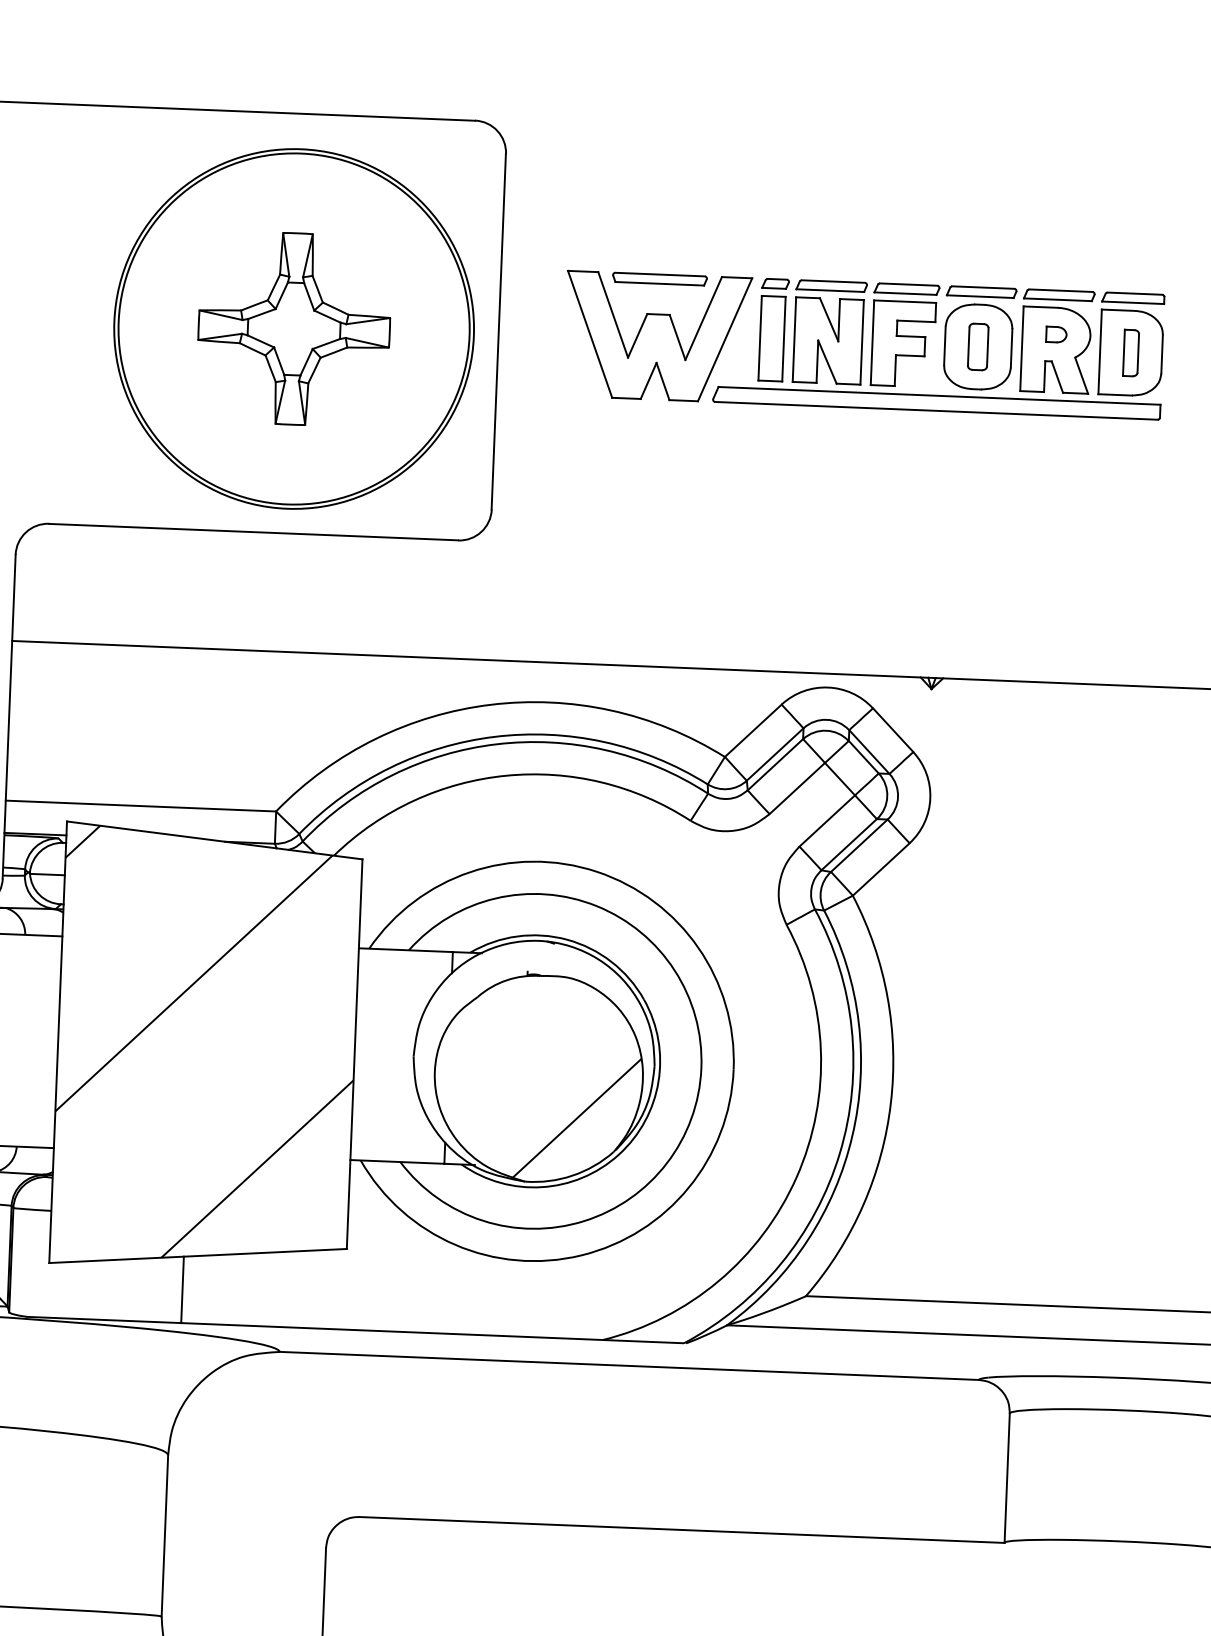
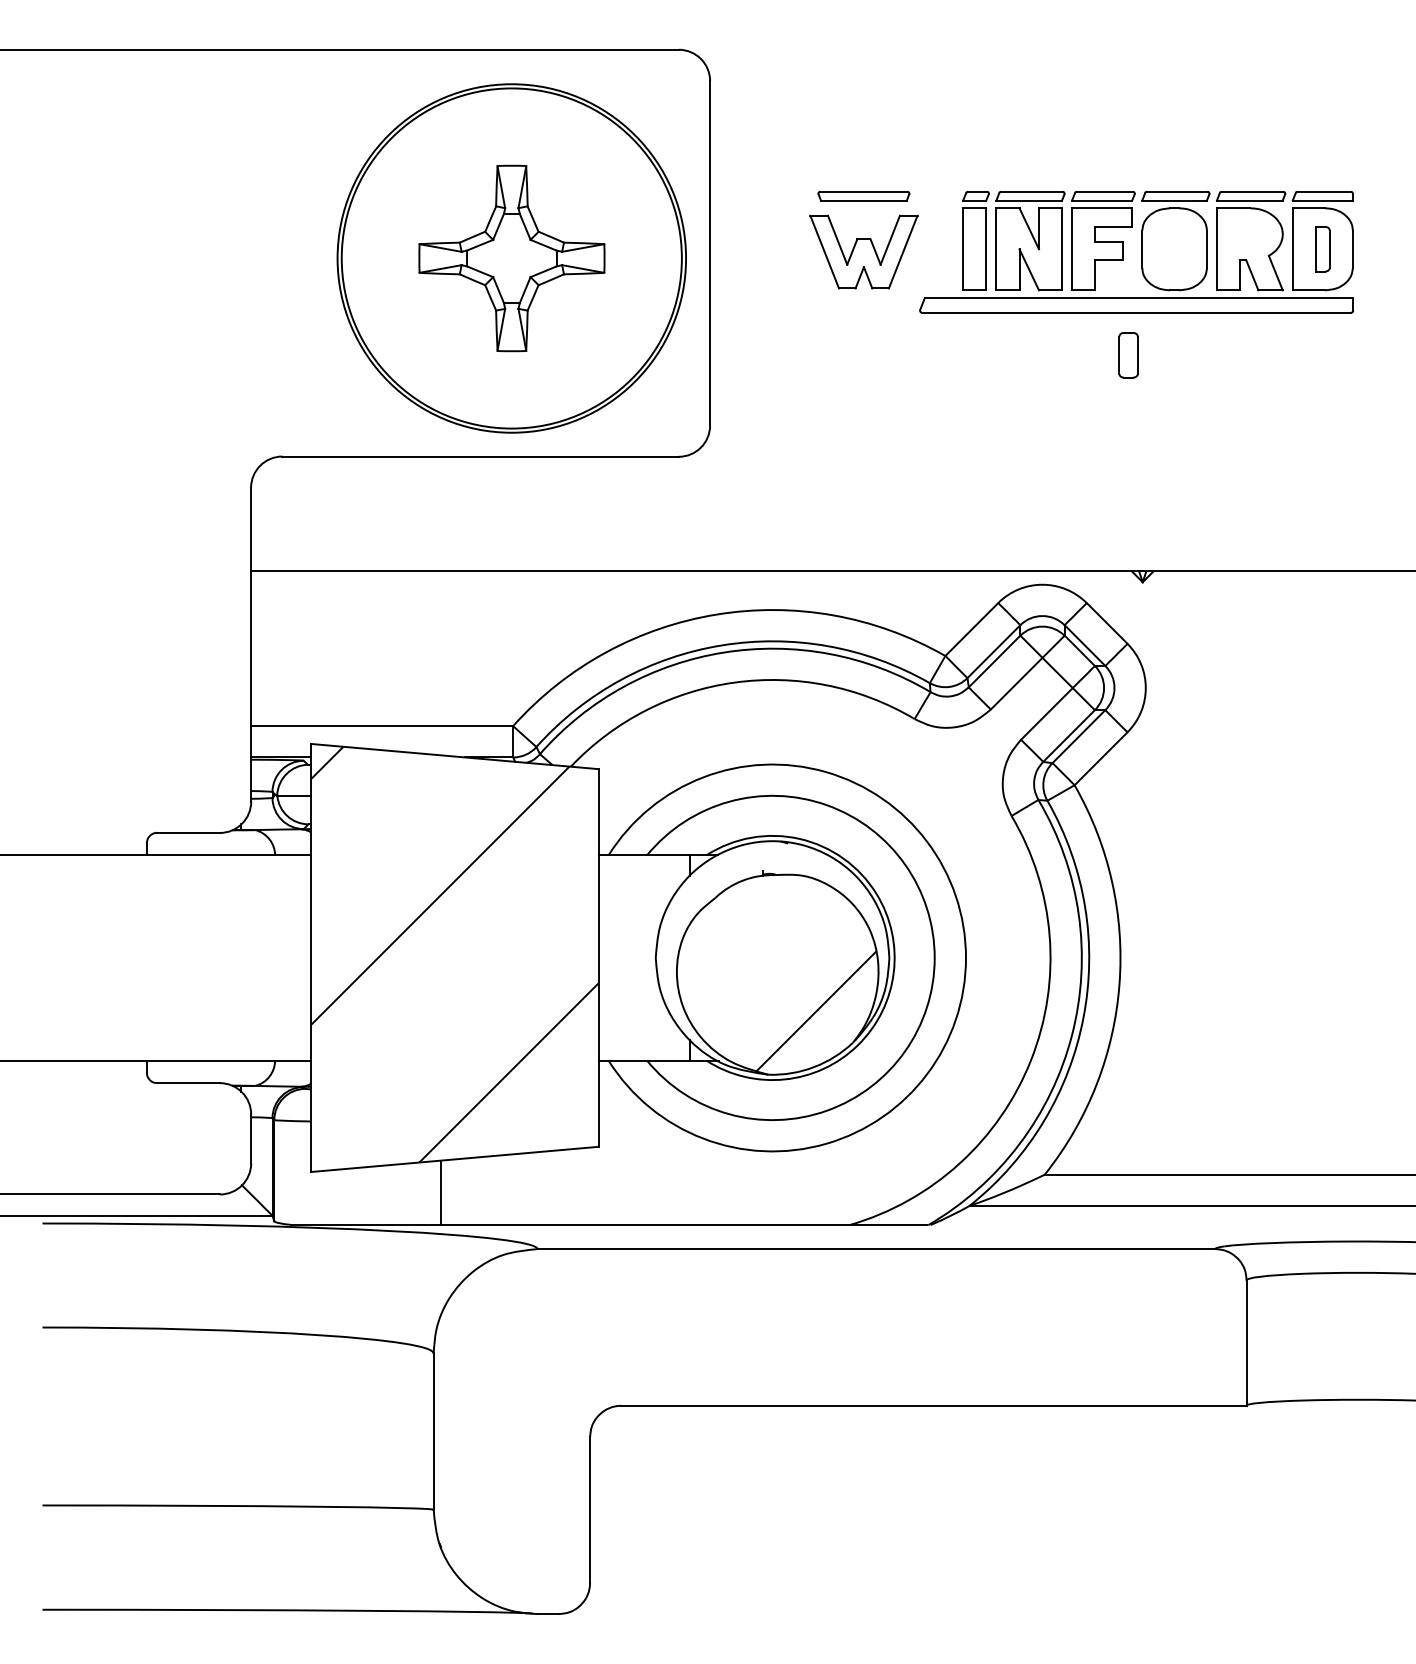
part: (1056, 334) -> (1249, 234), removed
part: (657, 336) -> (863, 251), size x0.6
part: (978, 347) -> (1128, 355), moved

